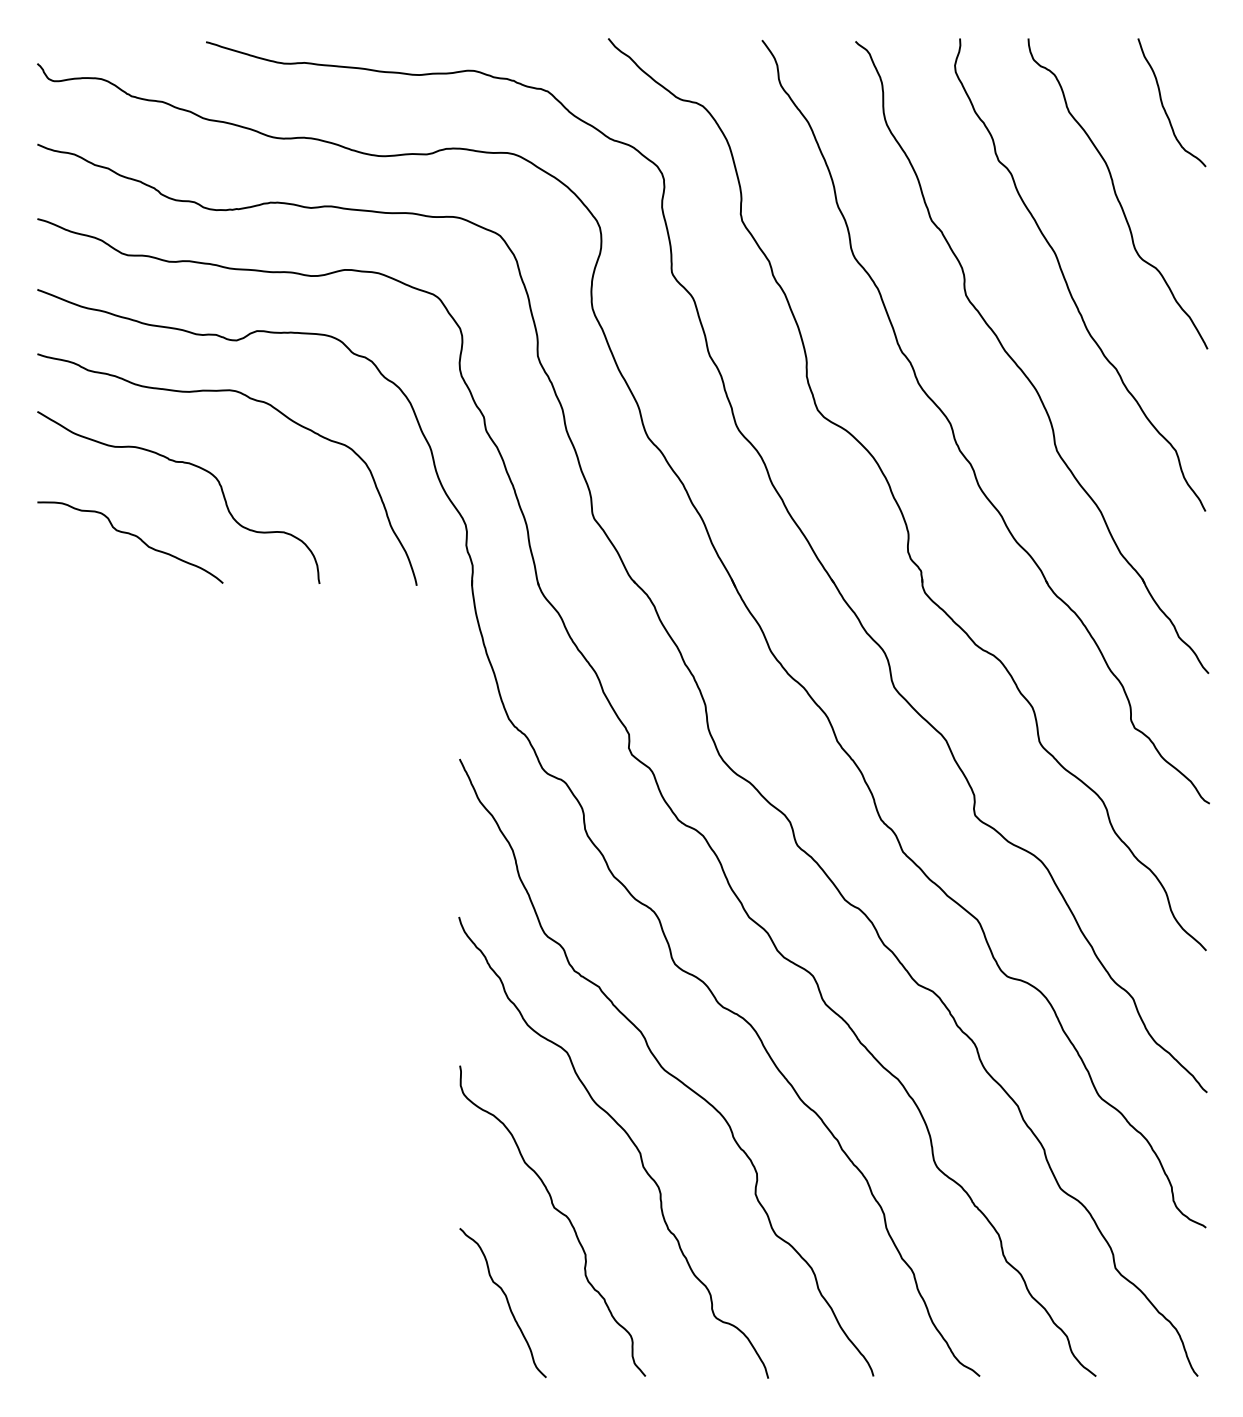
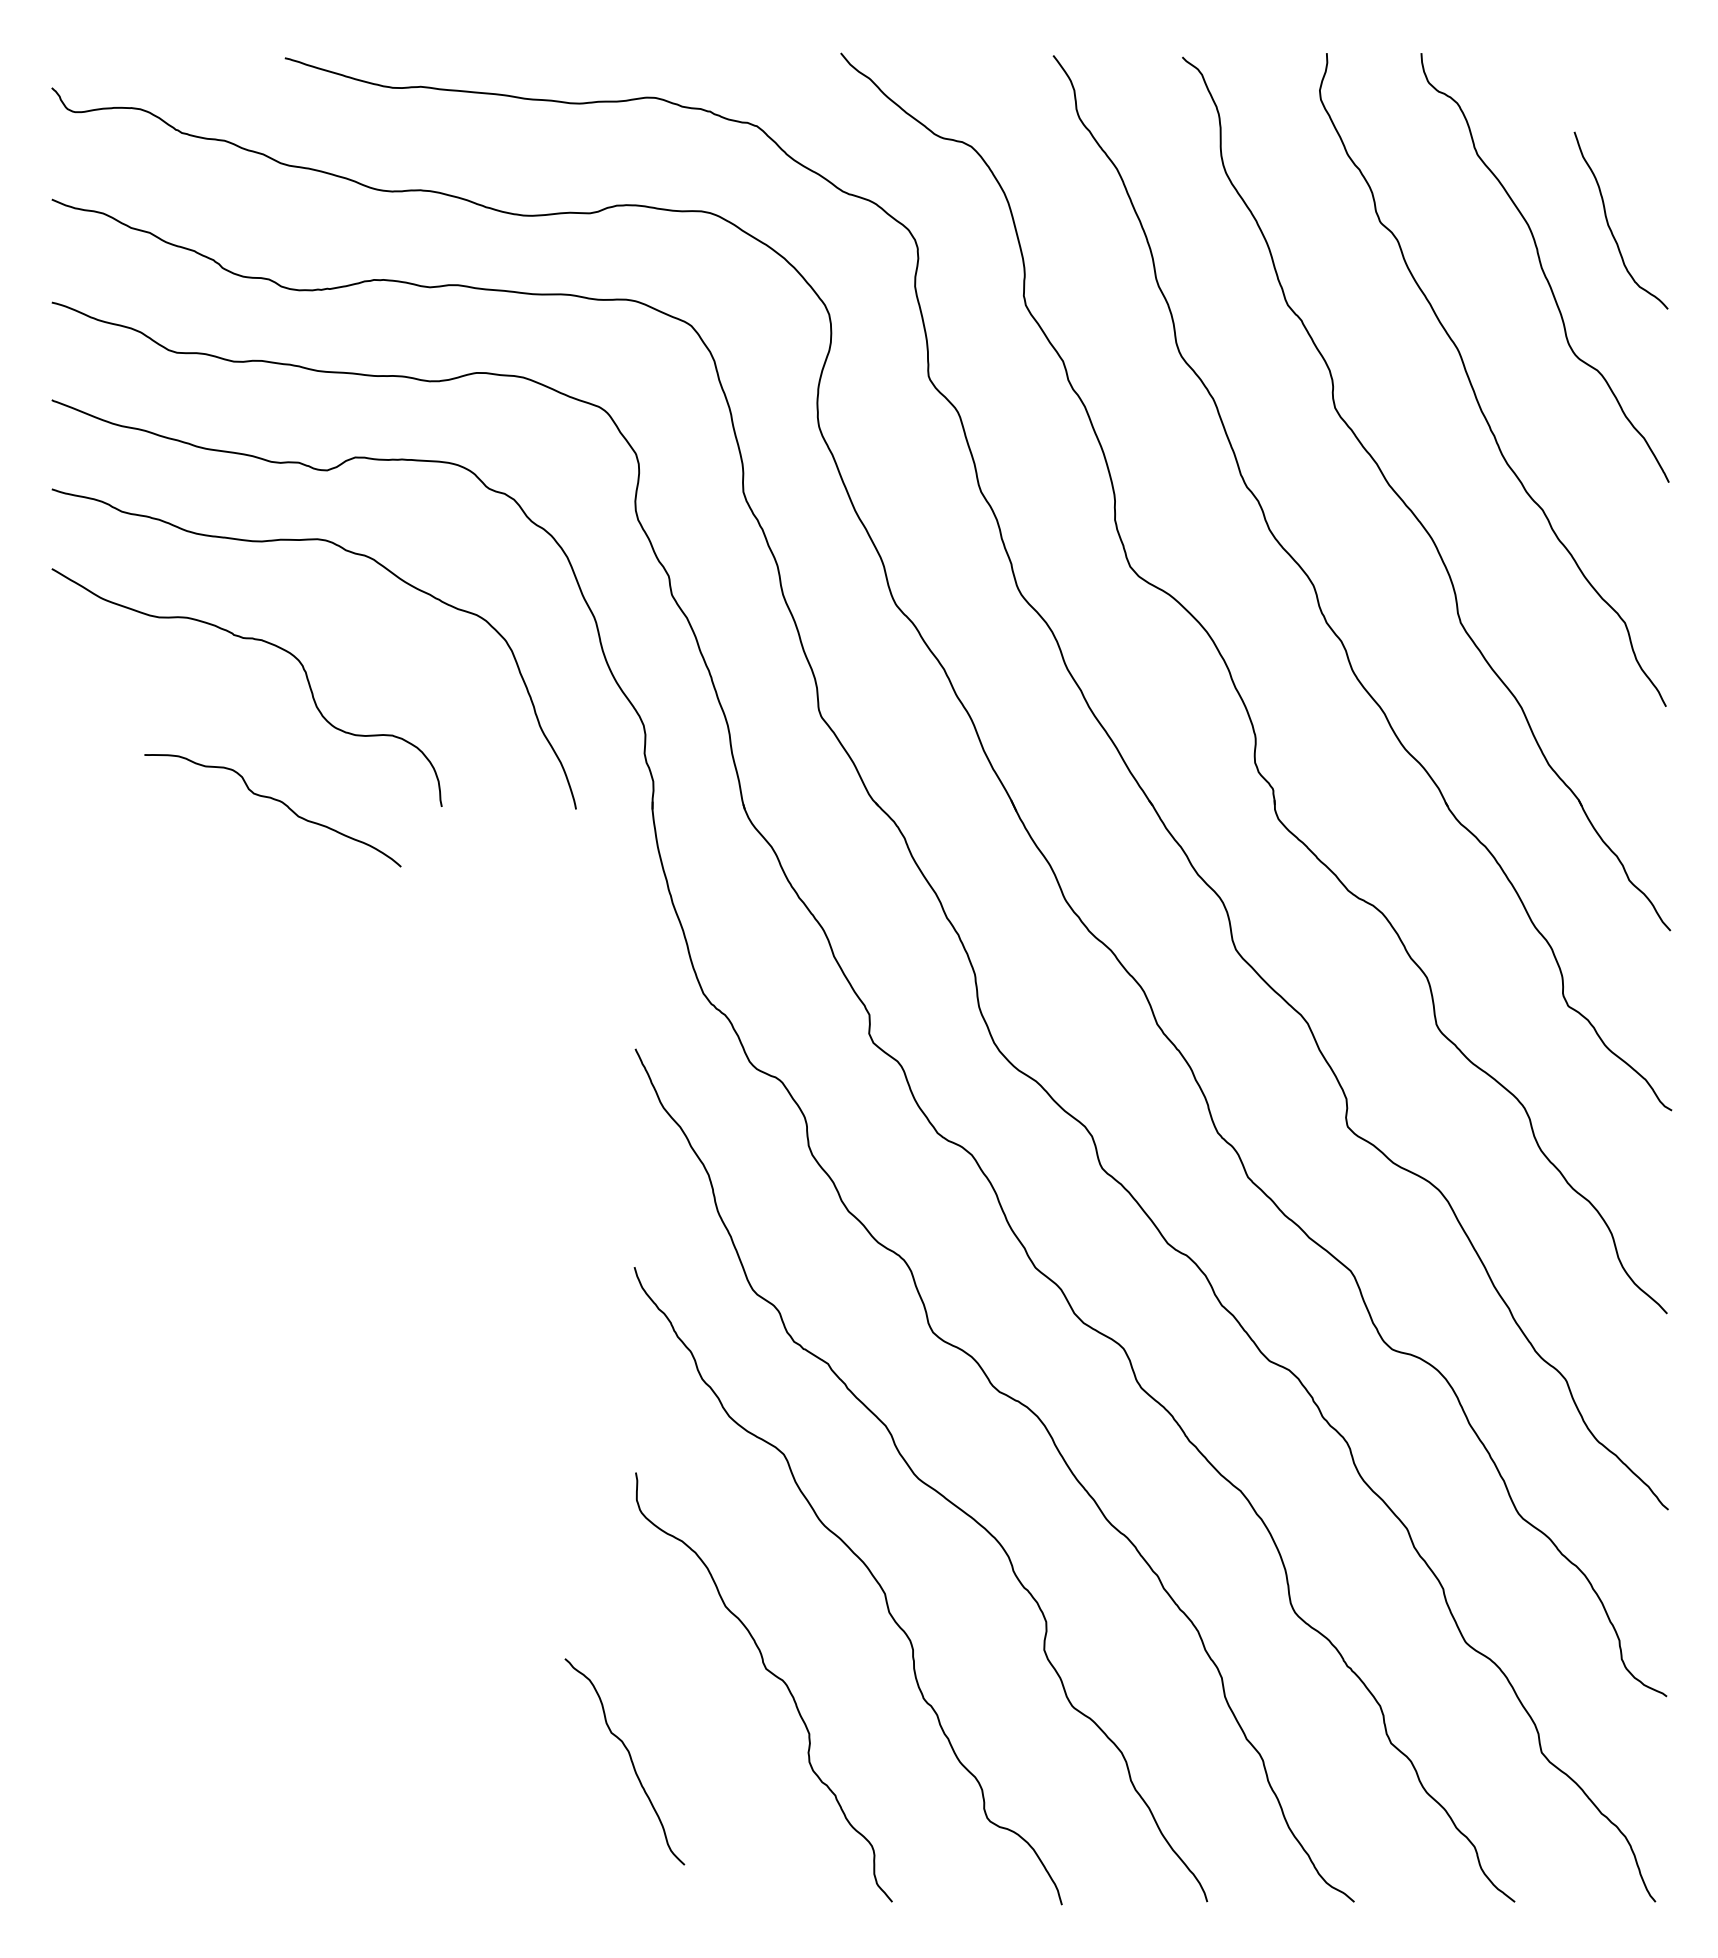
curve: (1163, 104) -> (1609, 223), moved
curve: (133, 536) -> (277, 802), moved
curve: (506, 1301) -> (629, 1759), moved

